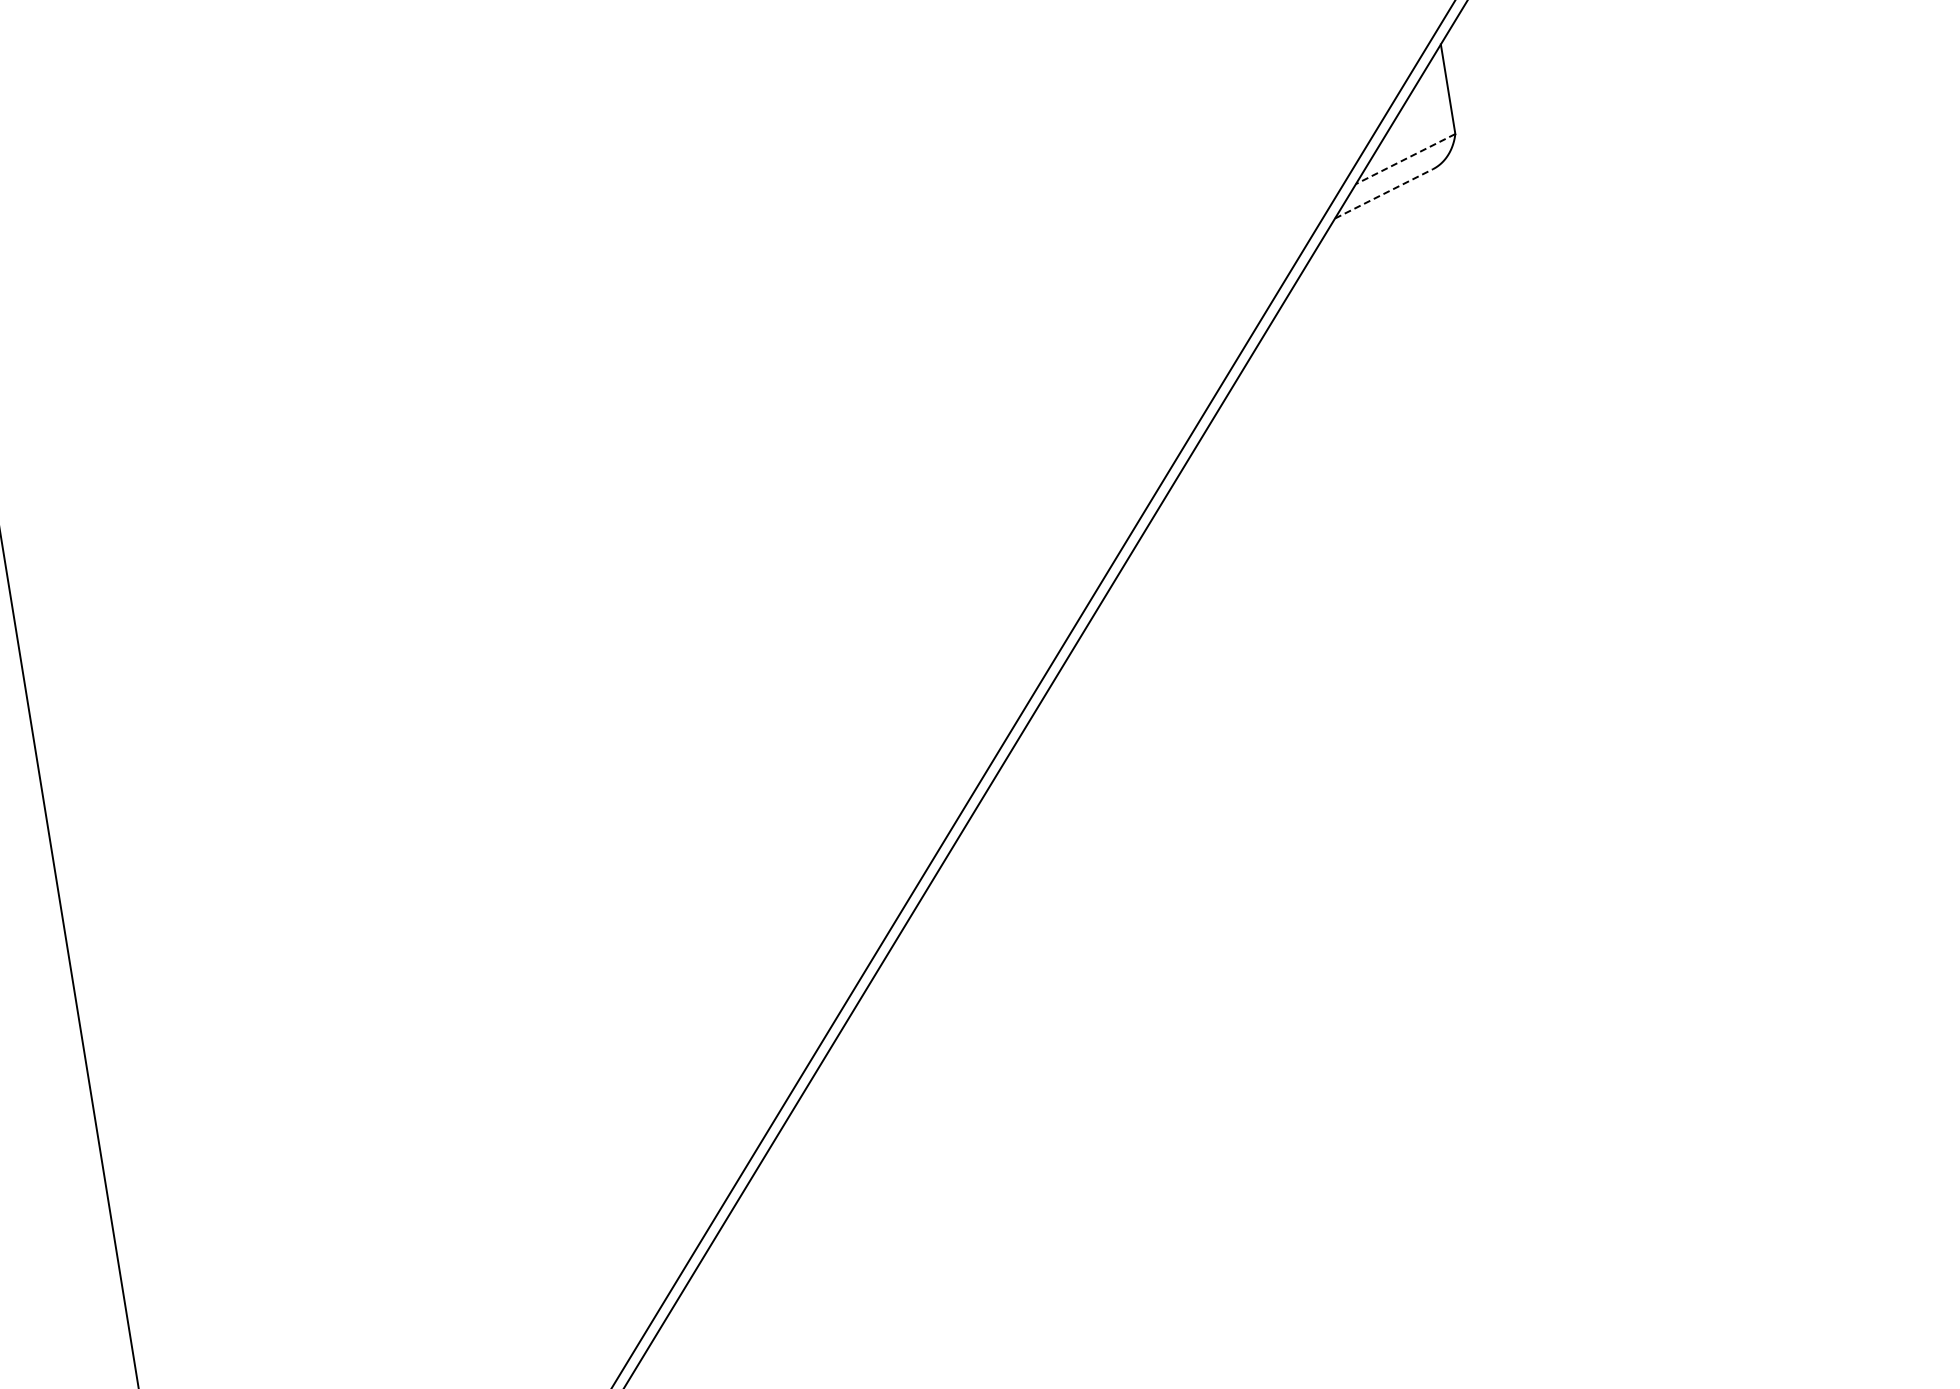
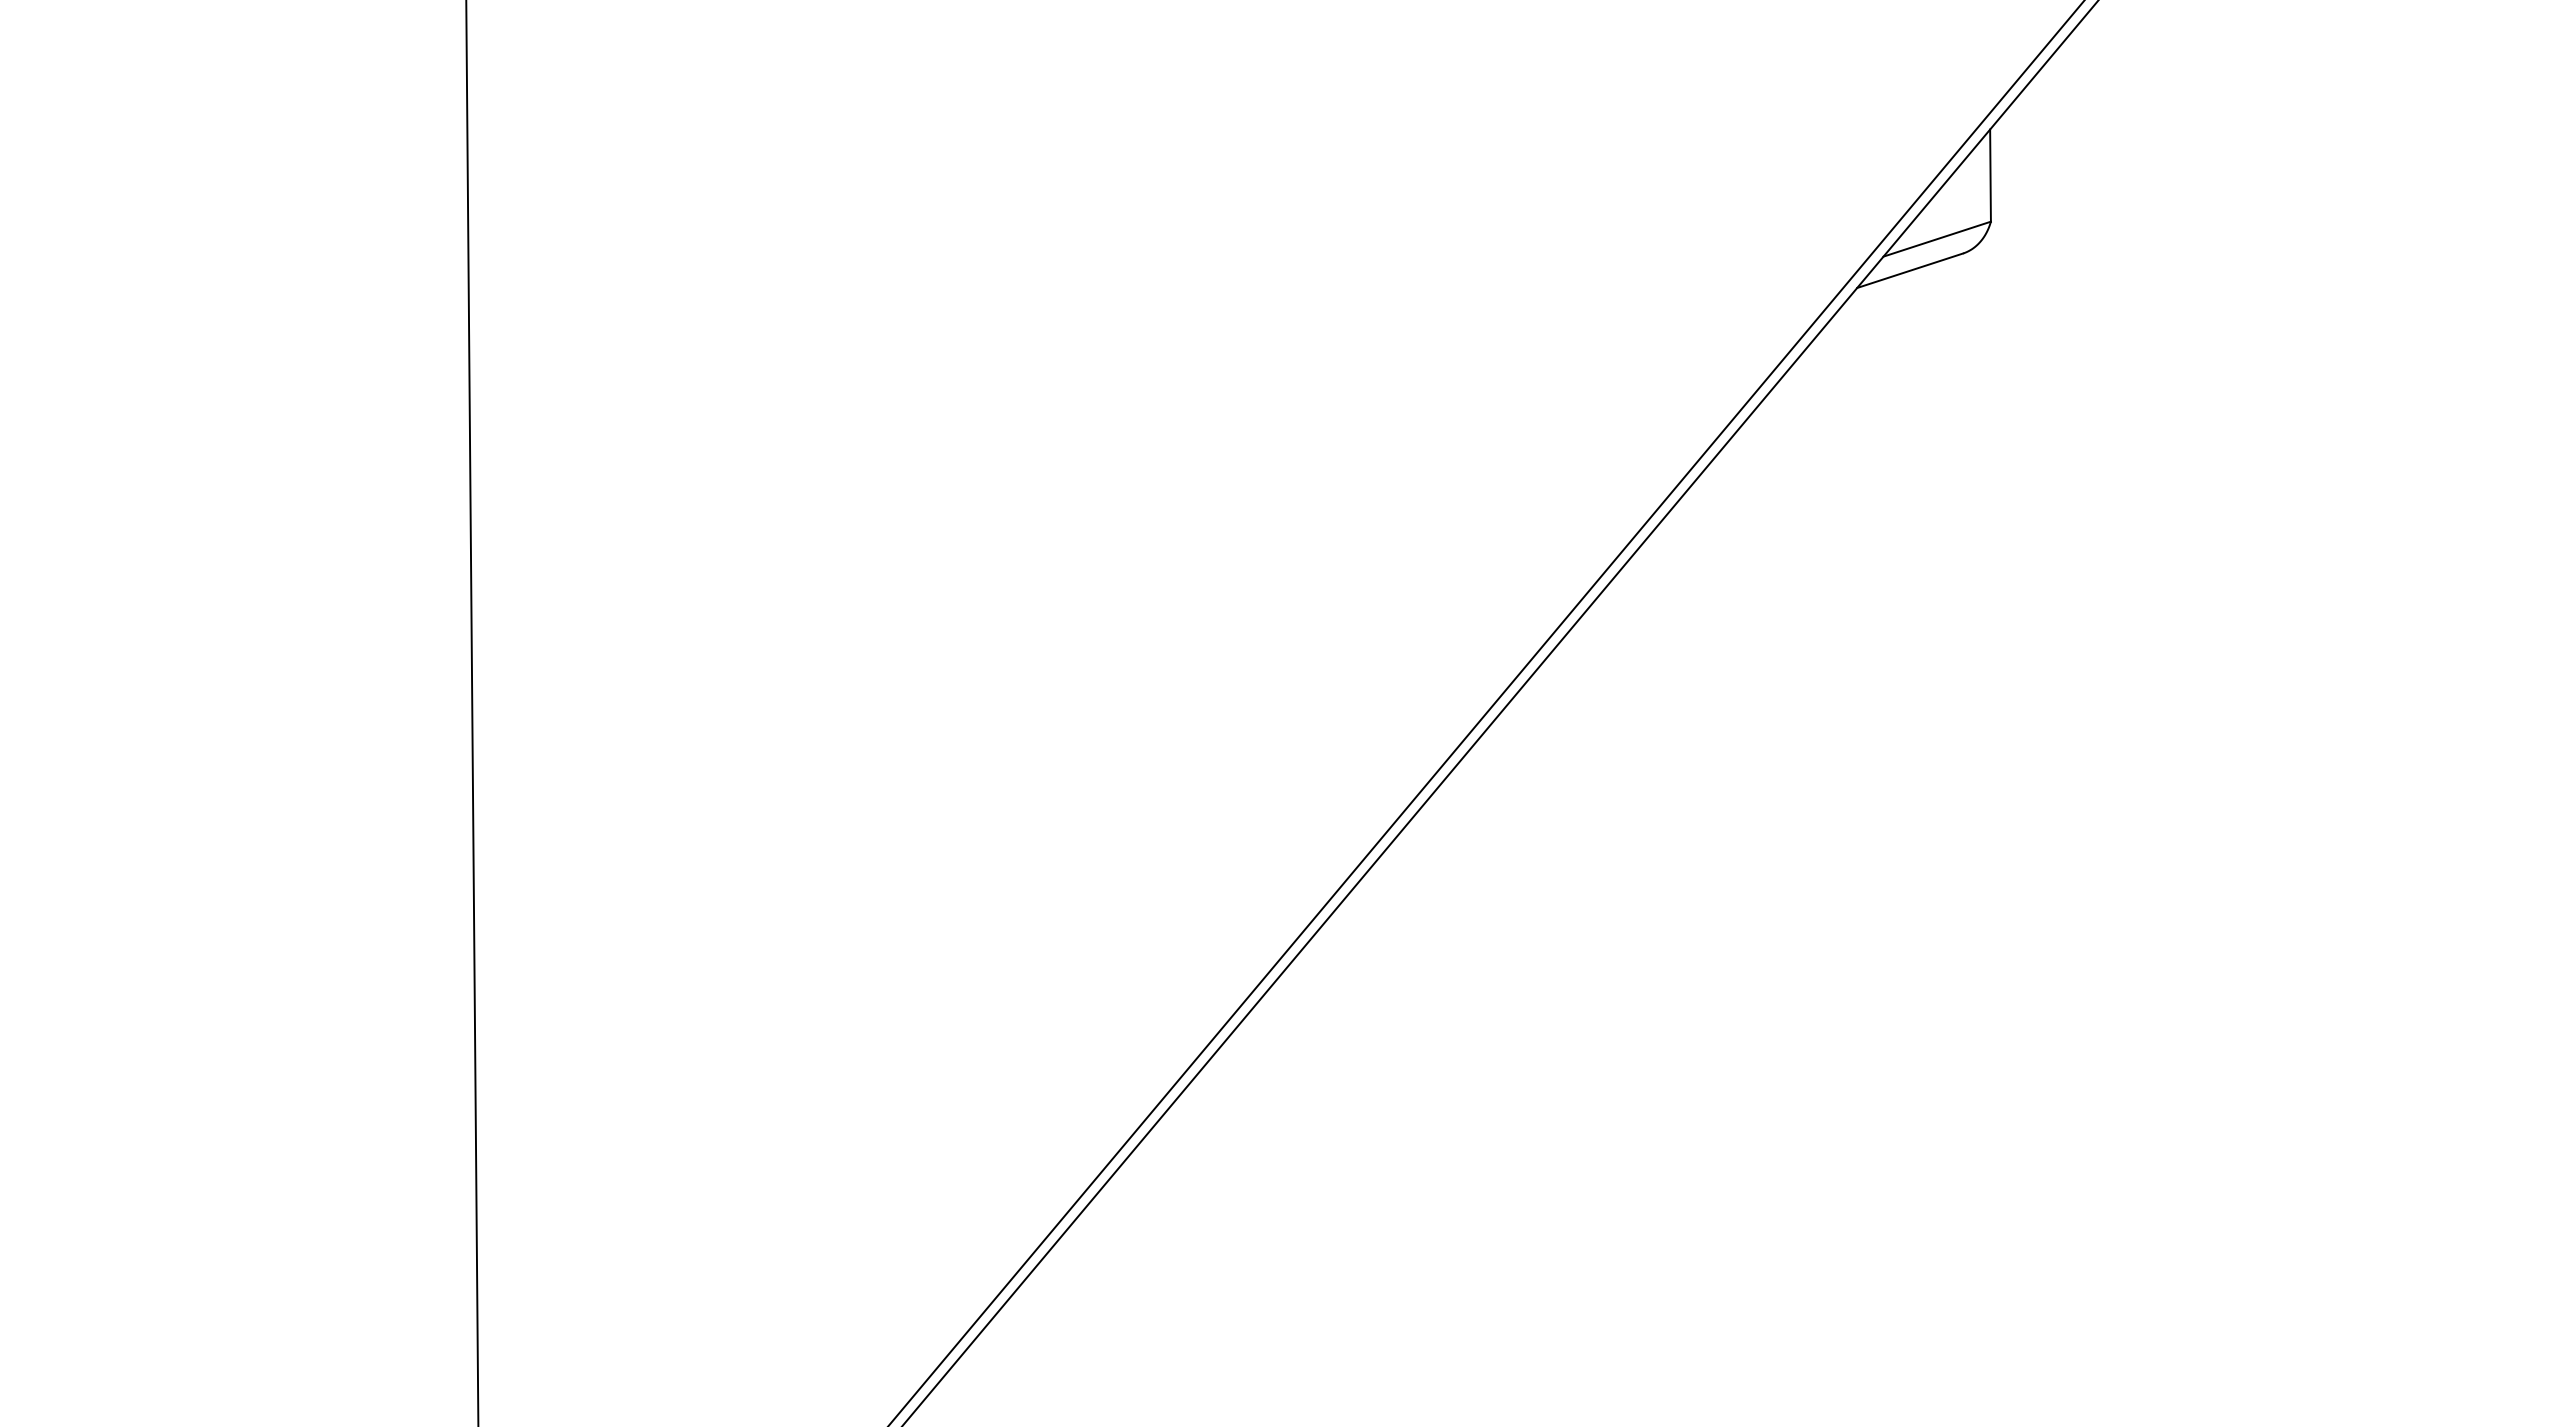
line: (1405, 159) -> (1936, 239), dashed -> solid
line: (1384, 193) -> (1910, 270), dashed -> solid

